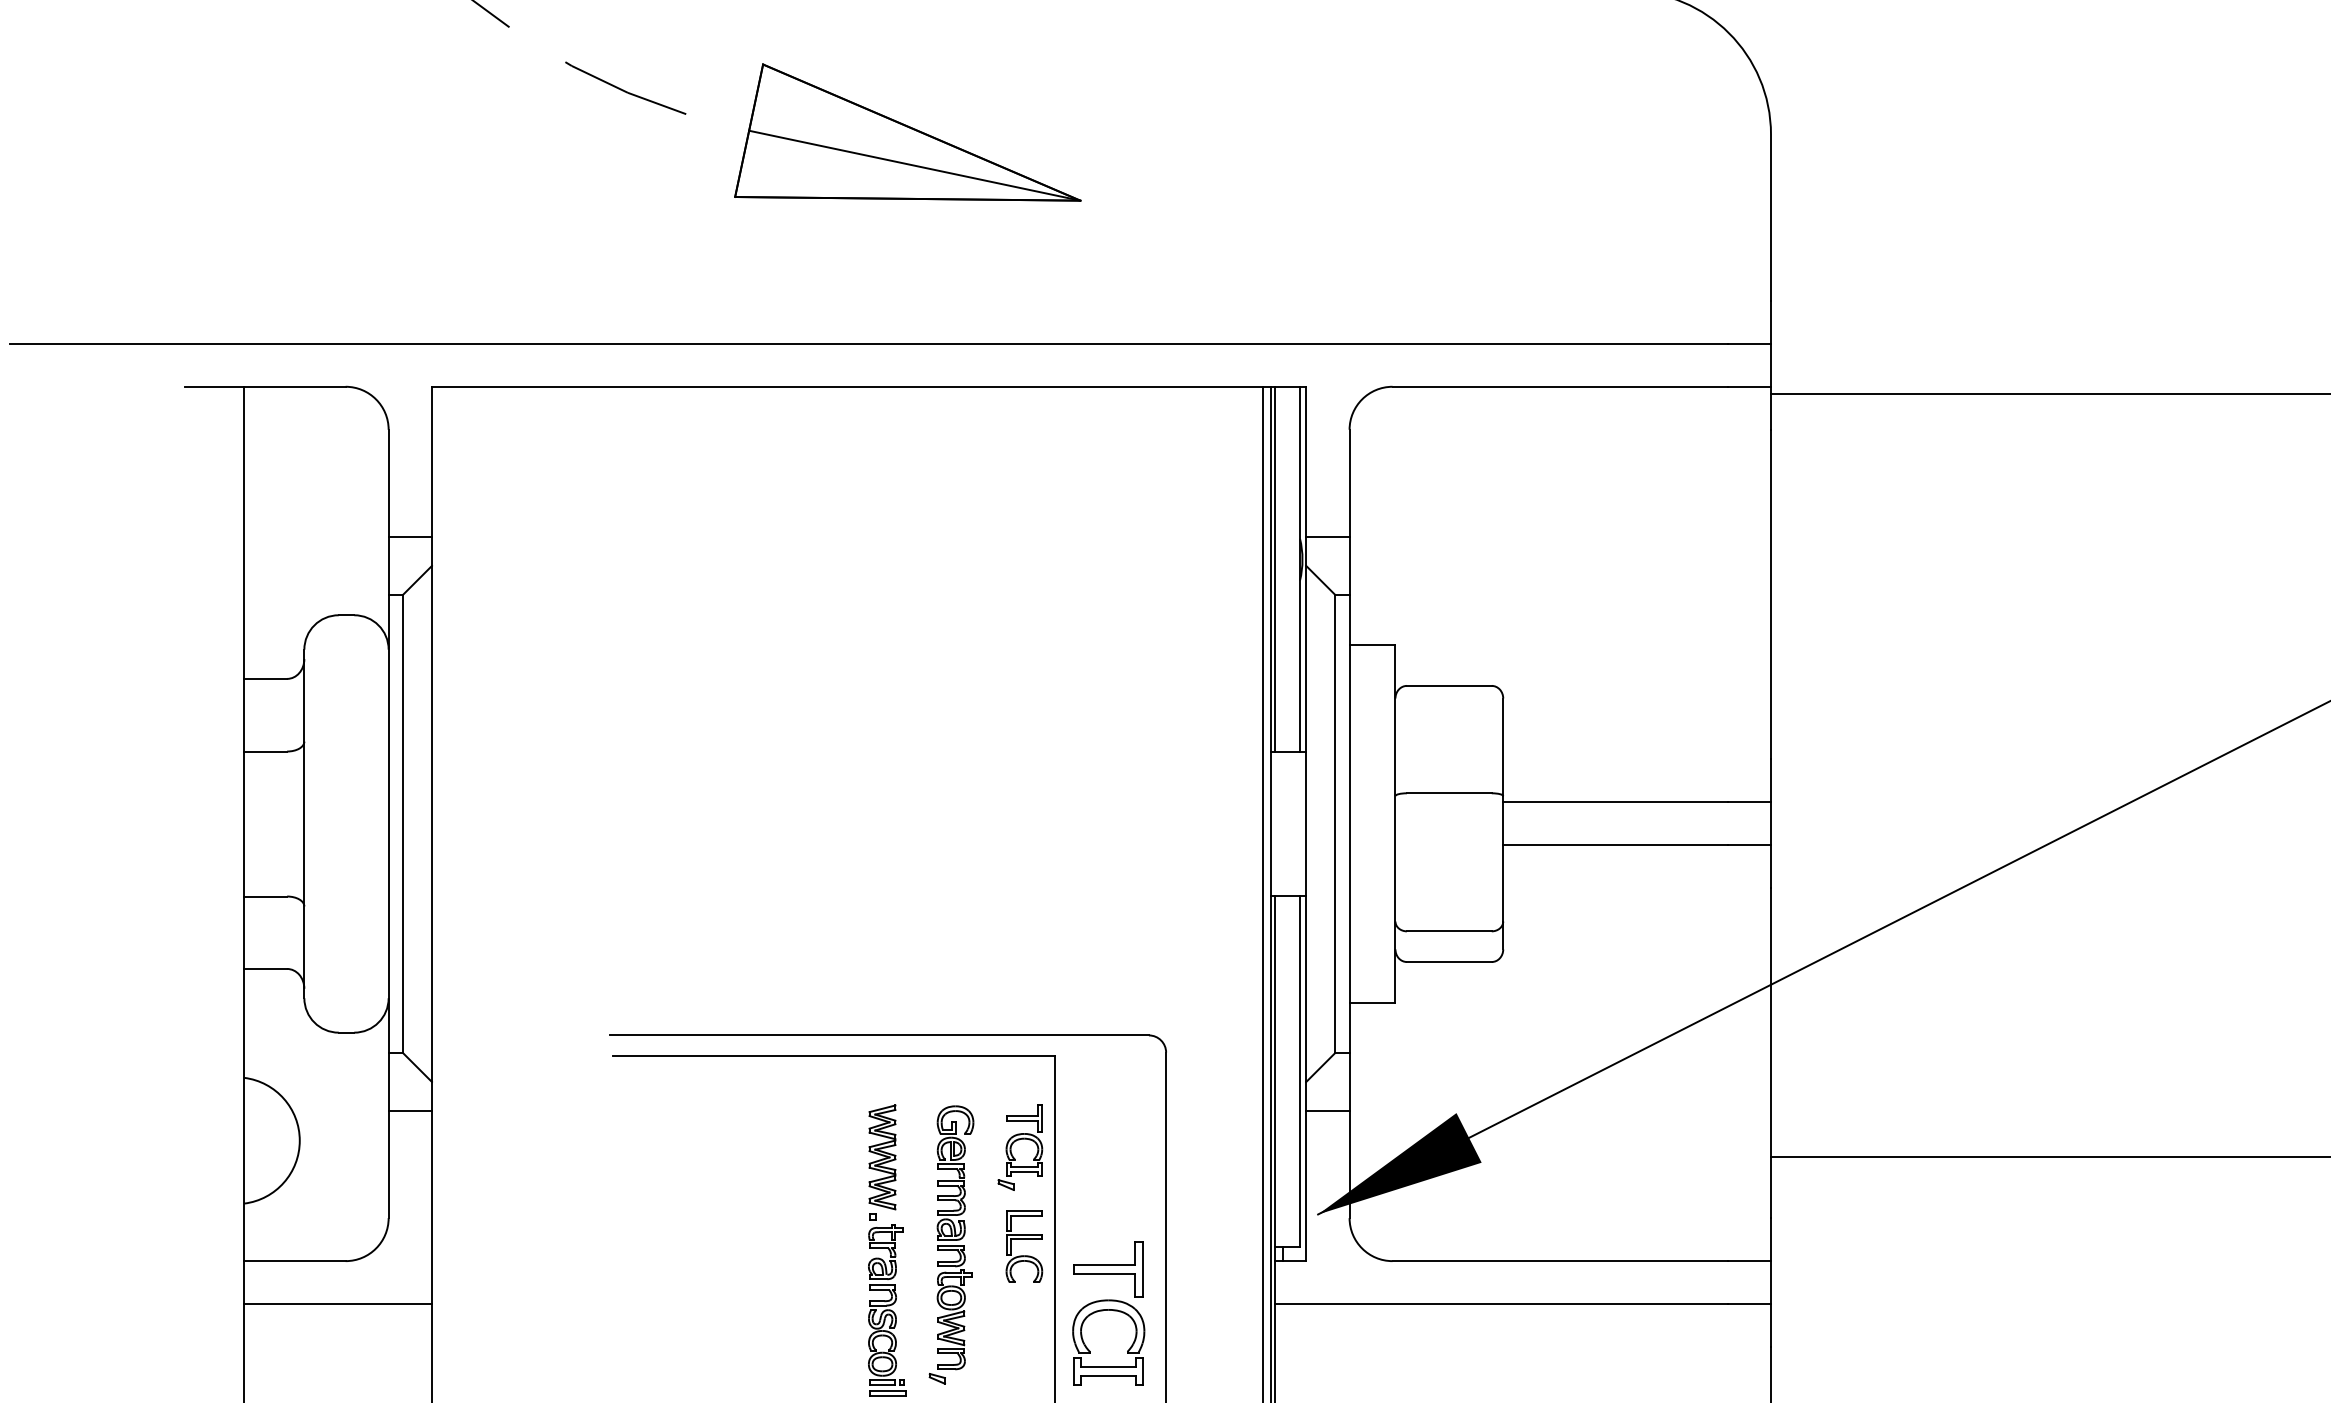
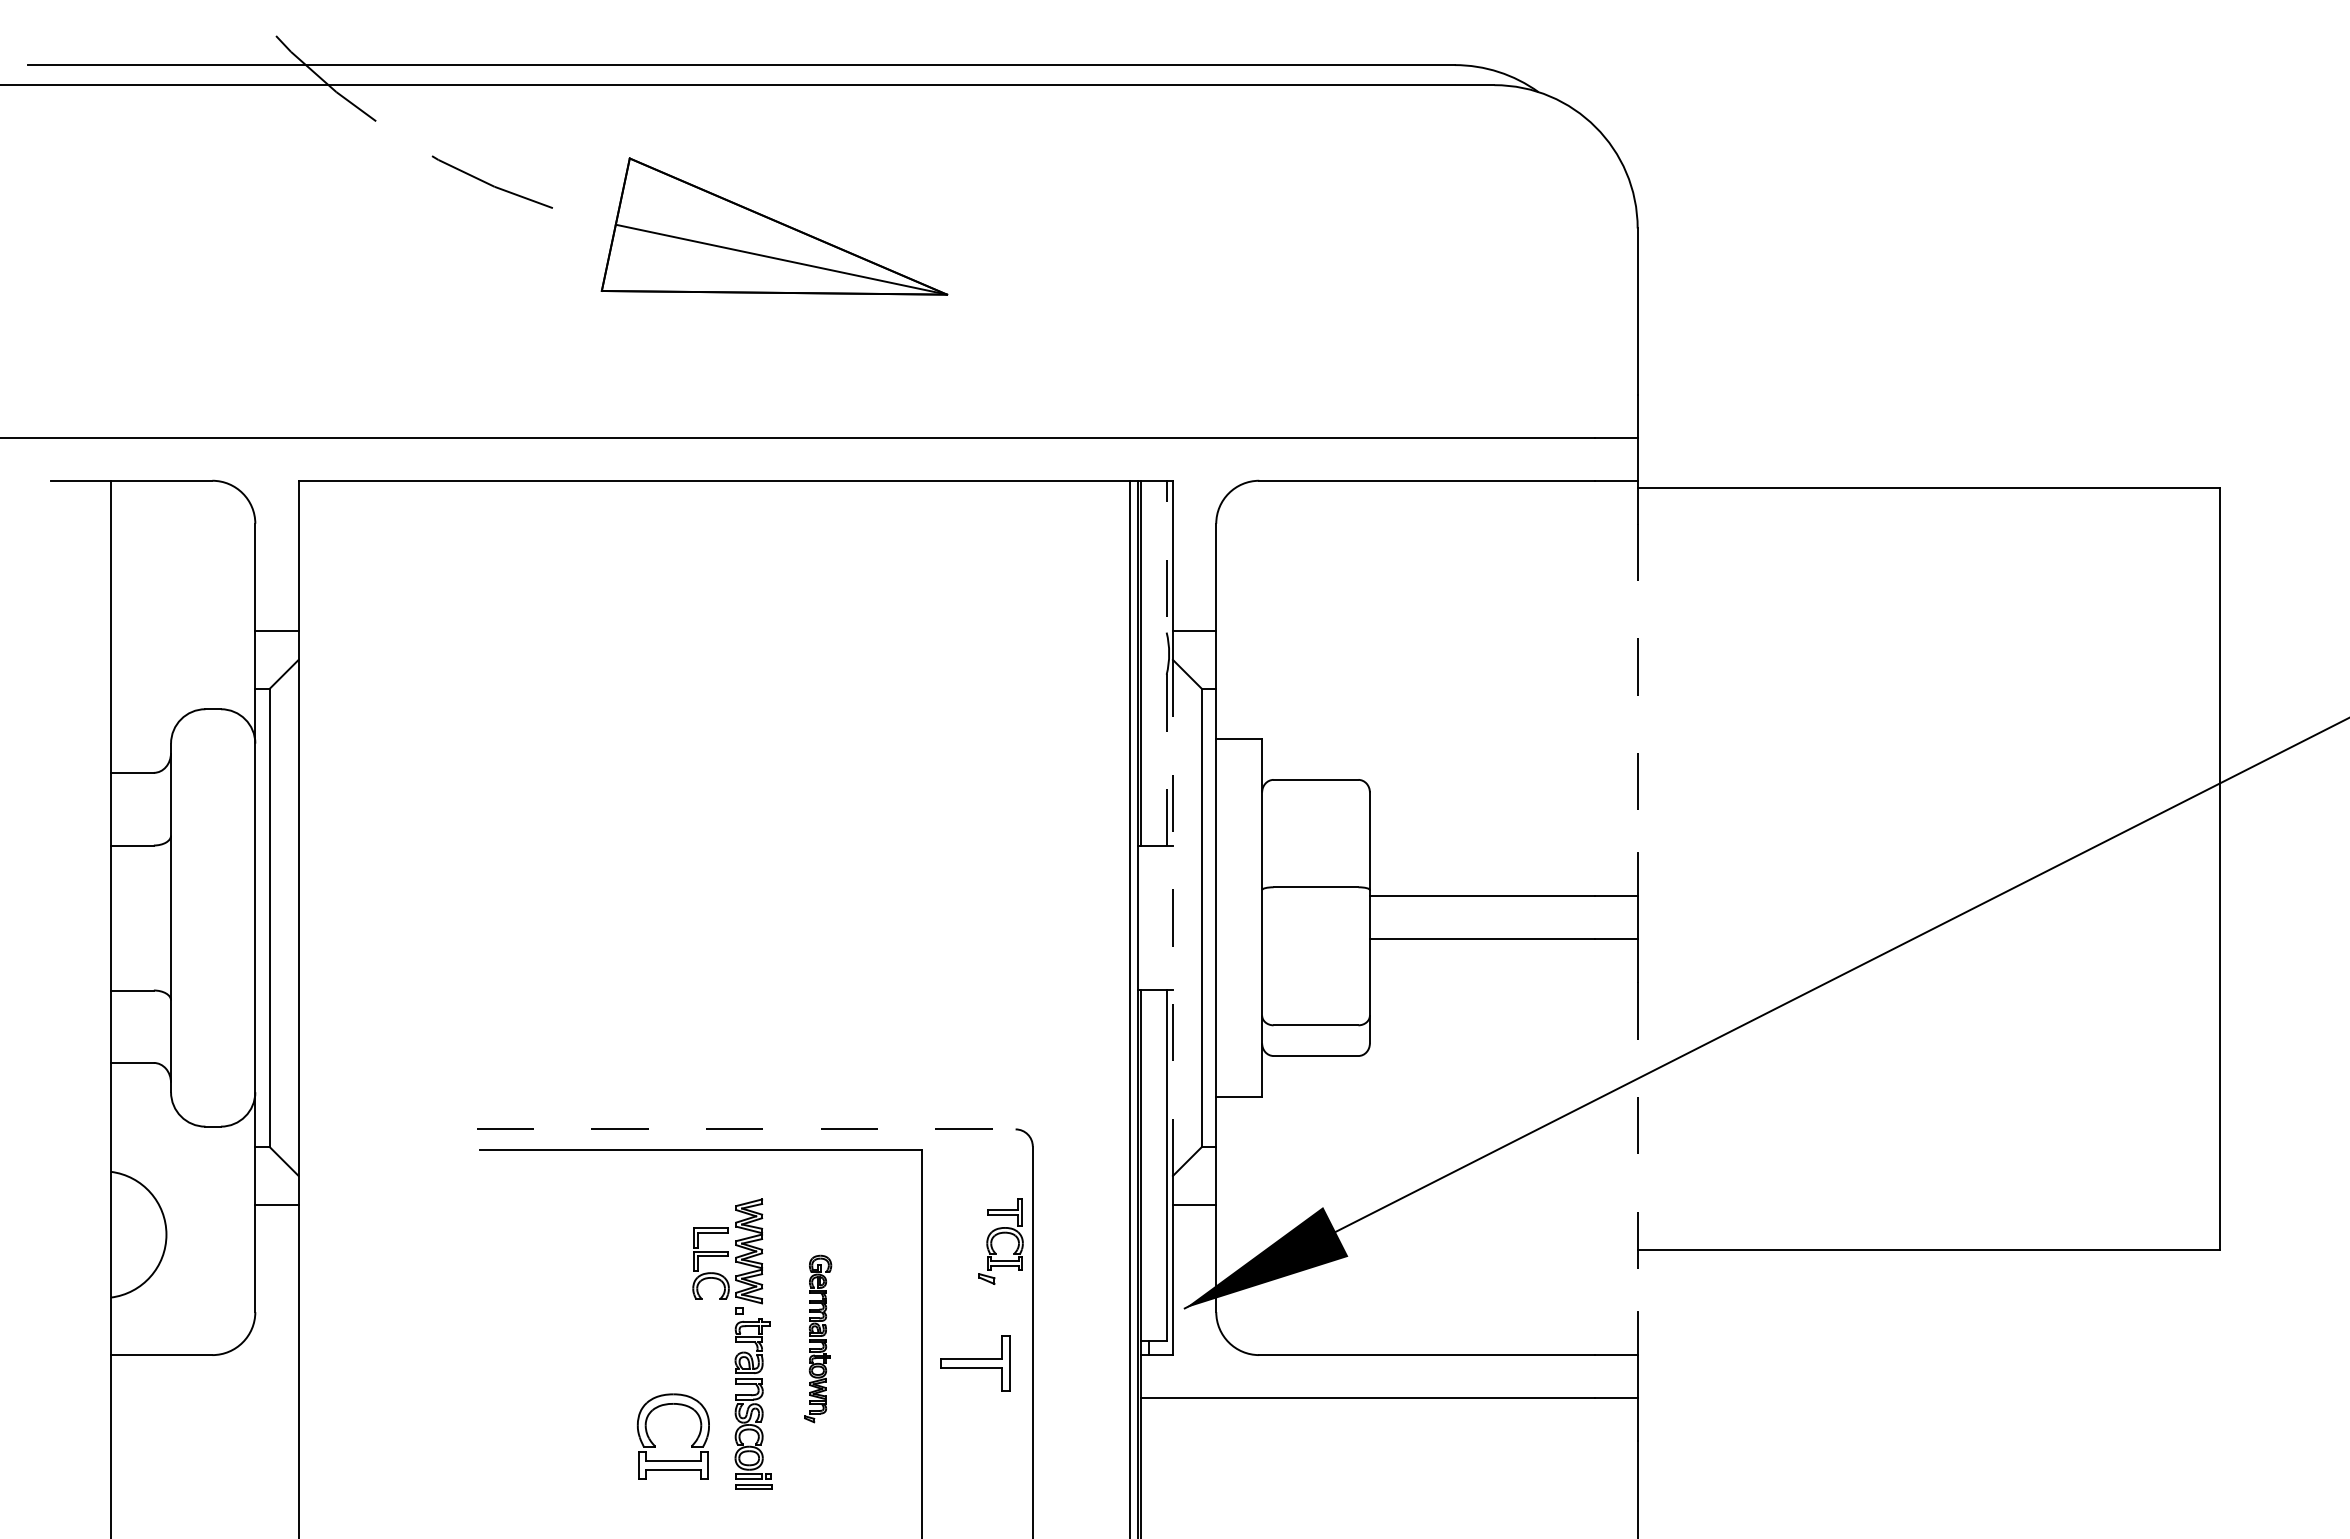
line: (1299, 569) -> (1166, 663), solid -> dashed
line: (1770, 594) -> (1637, 688), solid -> dashed
line: (1305, 824) -> (1172, 918), solid -> dashed
line: (879, 1035) -> (746, 1129), solid -> dashed
line: (1770, 1053) -> (1637, 1147), solid -> dashed
part: (1016, 1141) -> (997, 1235), moved
part: (1023, 1239) -> (710, 1256), moved
part: (950, 1244) -> (817, 1338), size x0.6
line: (337, 1304) -> (204, 1398), removed
part: (1090, 1351) -> (655, 1445), moved

